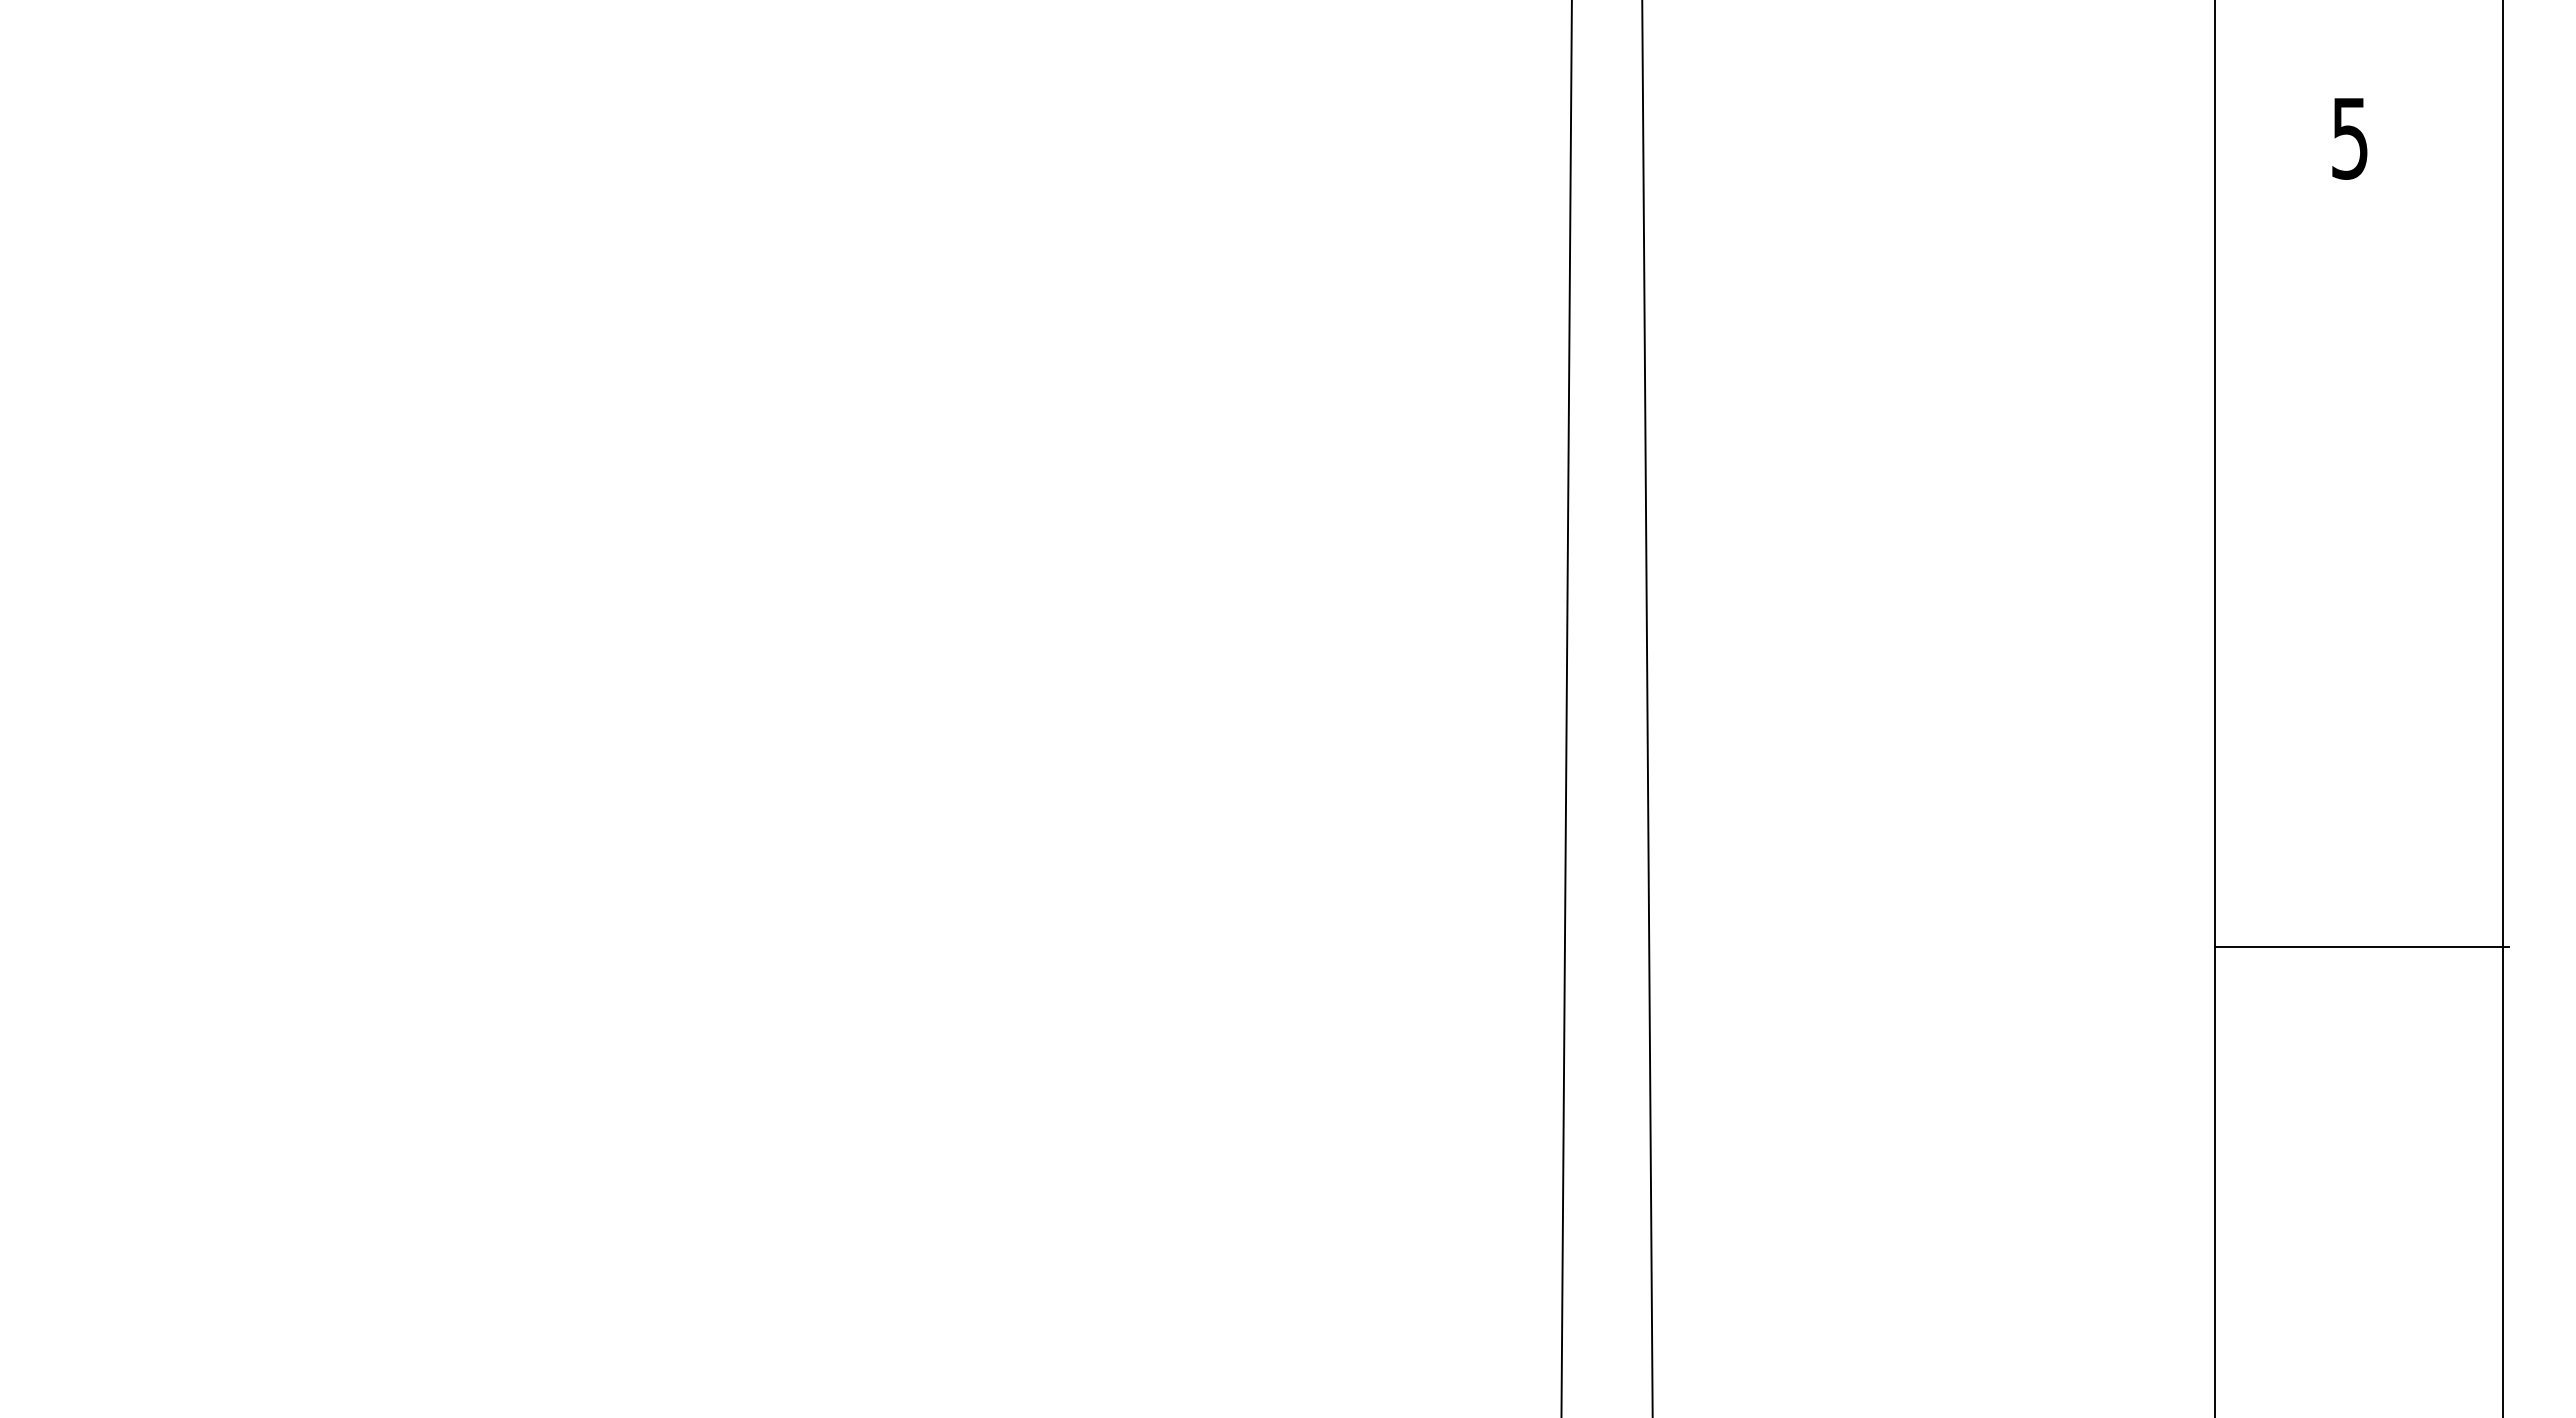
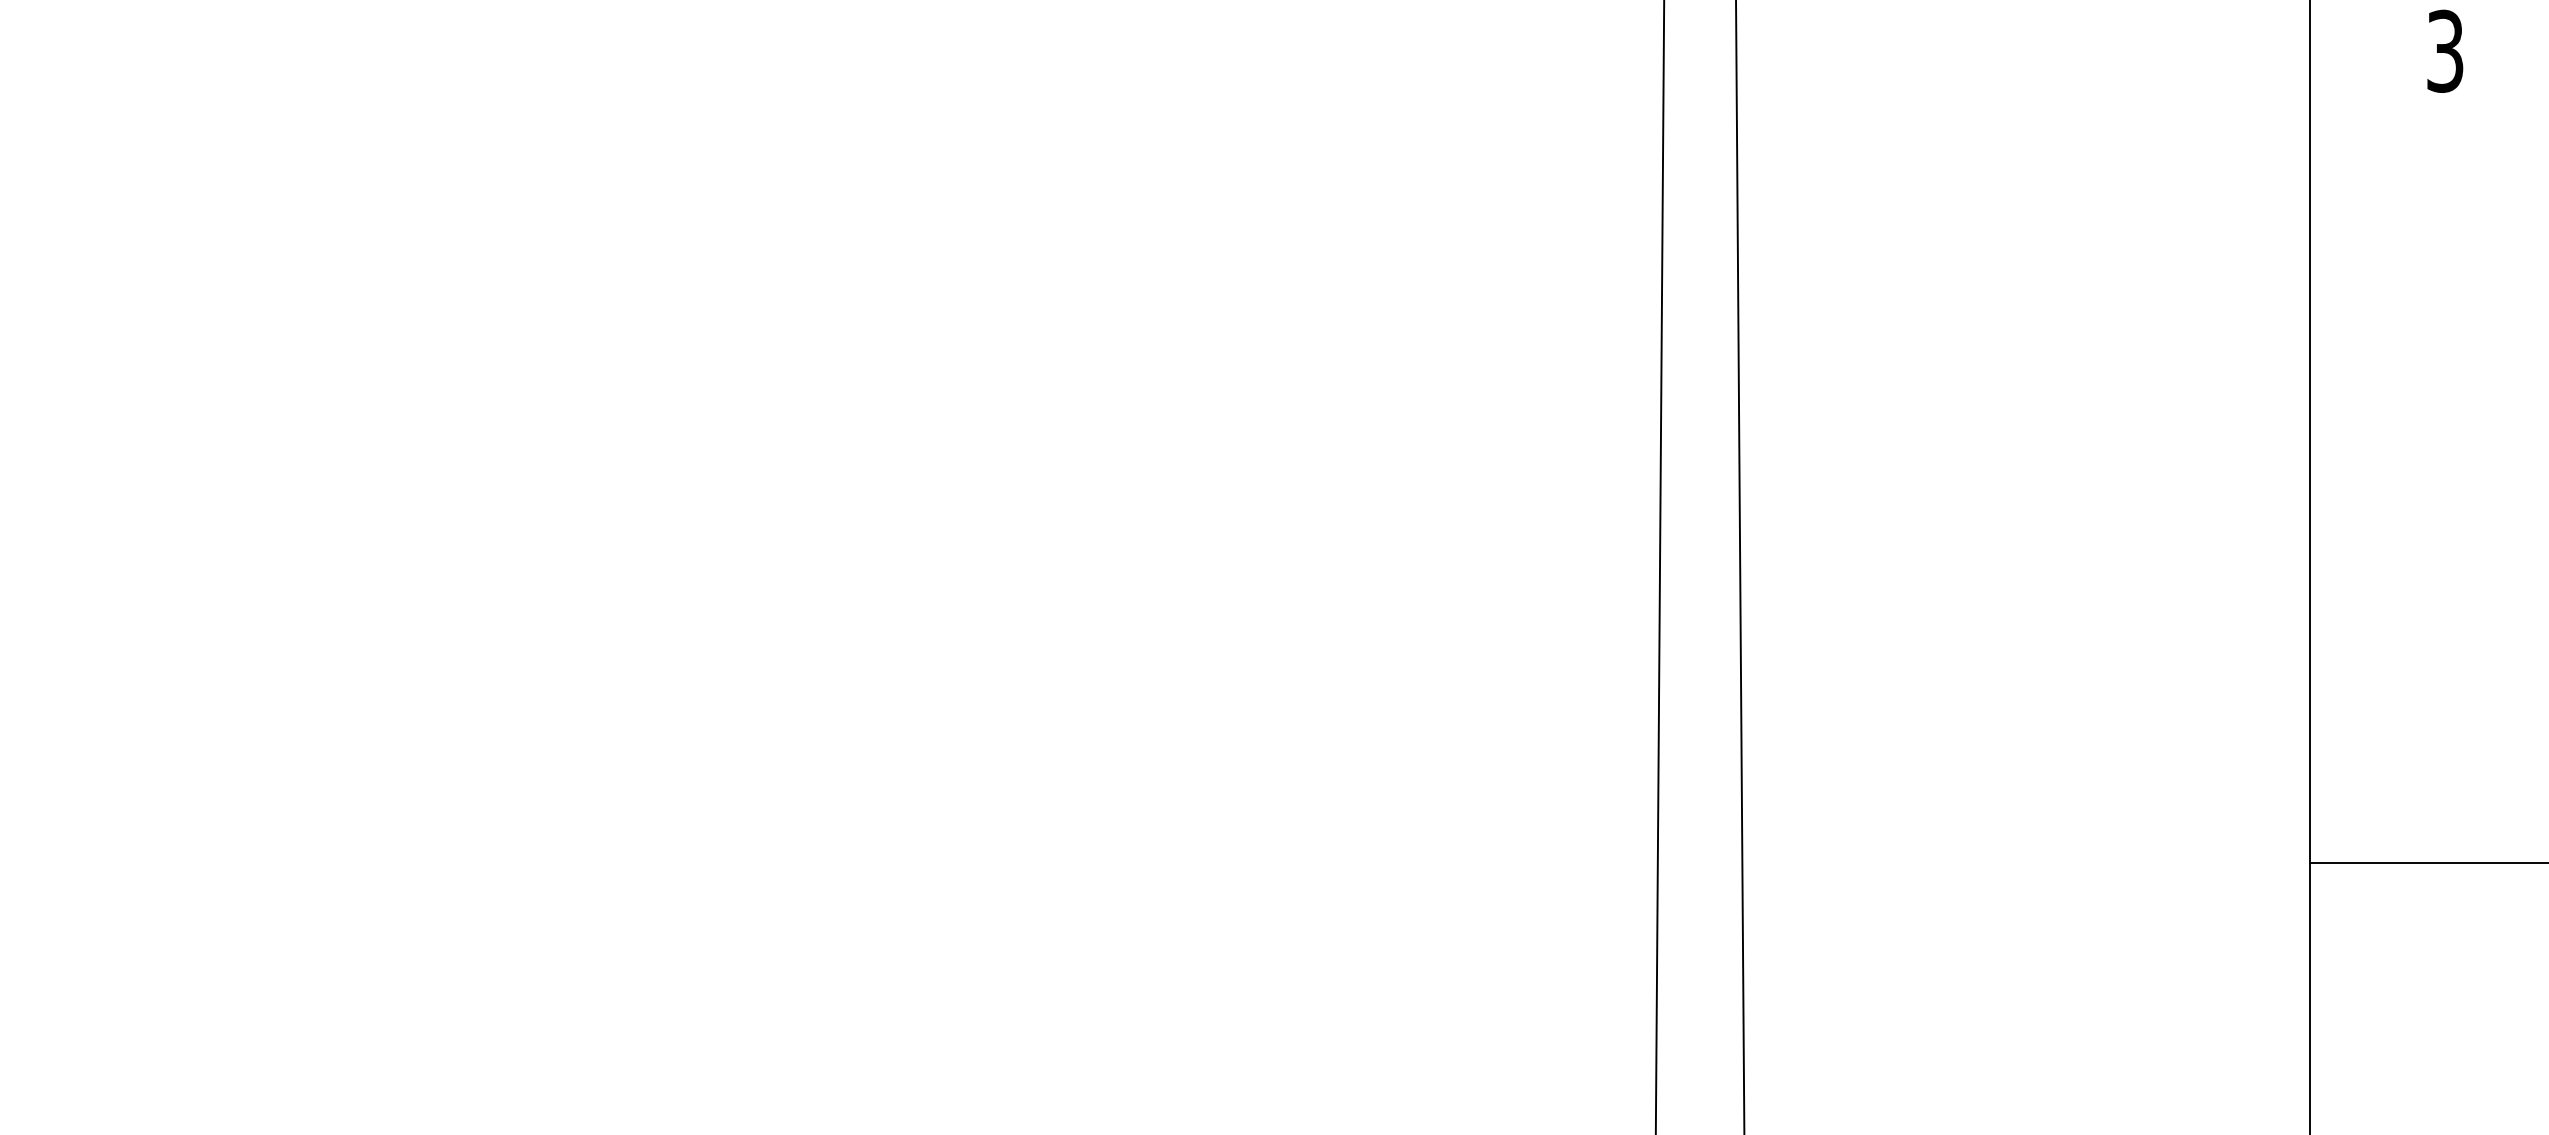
text: (2349, 137) -> (2444, 50), 5 -> 3

